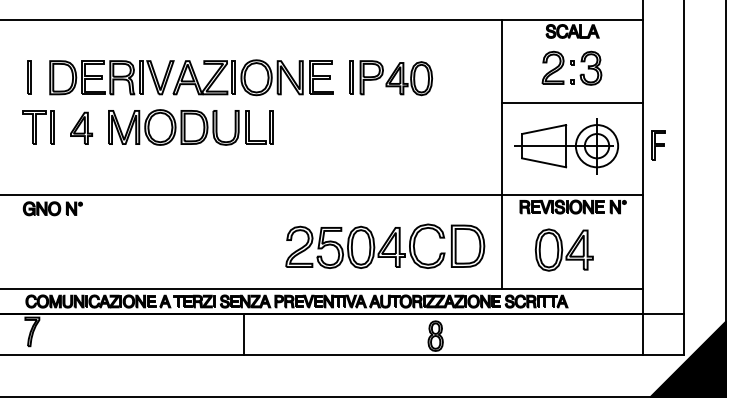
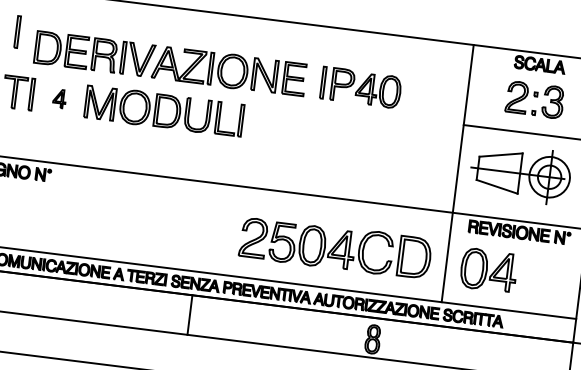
line: (28, 77) -> (16, 31), moved
part: (81, 127) -> (59, 98), size x0.6
part: (563, 249) -> (488, 269), moved

